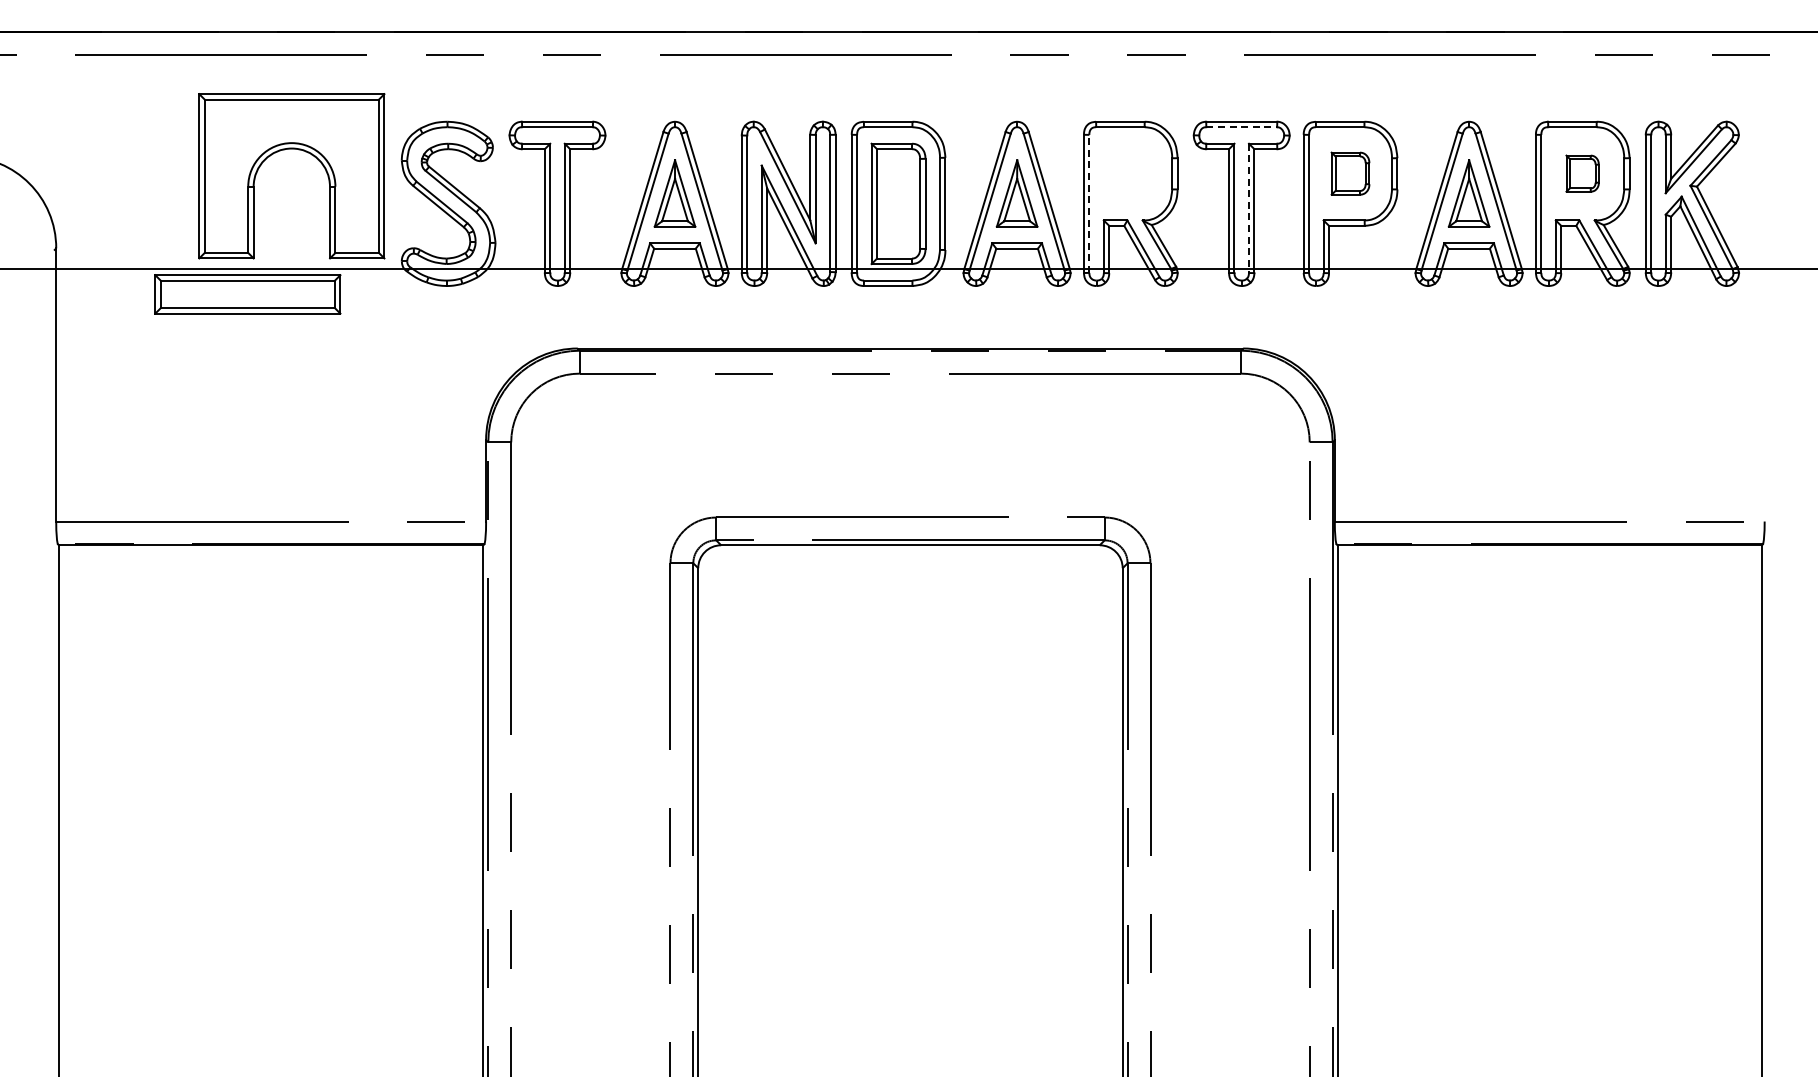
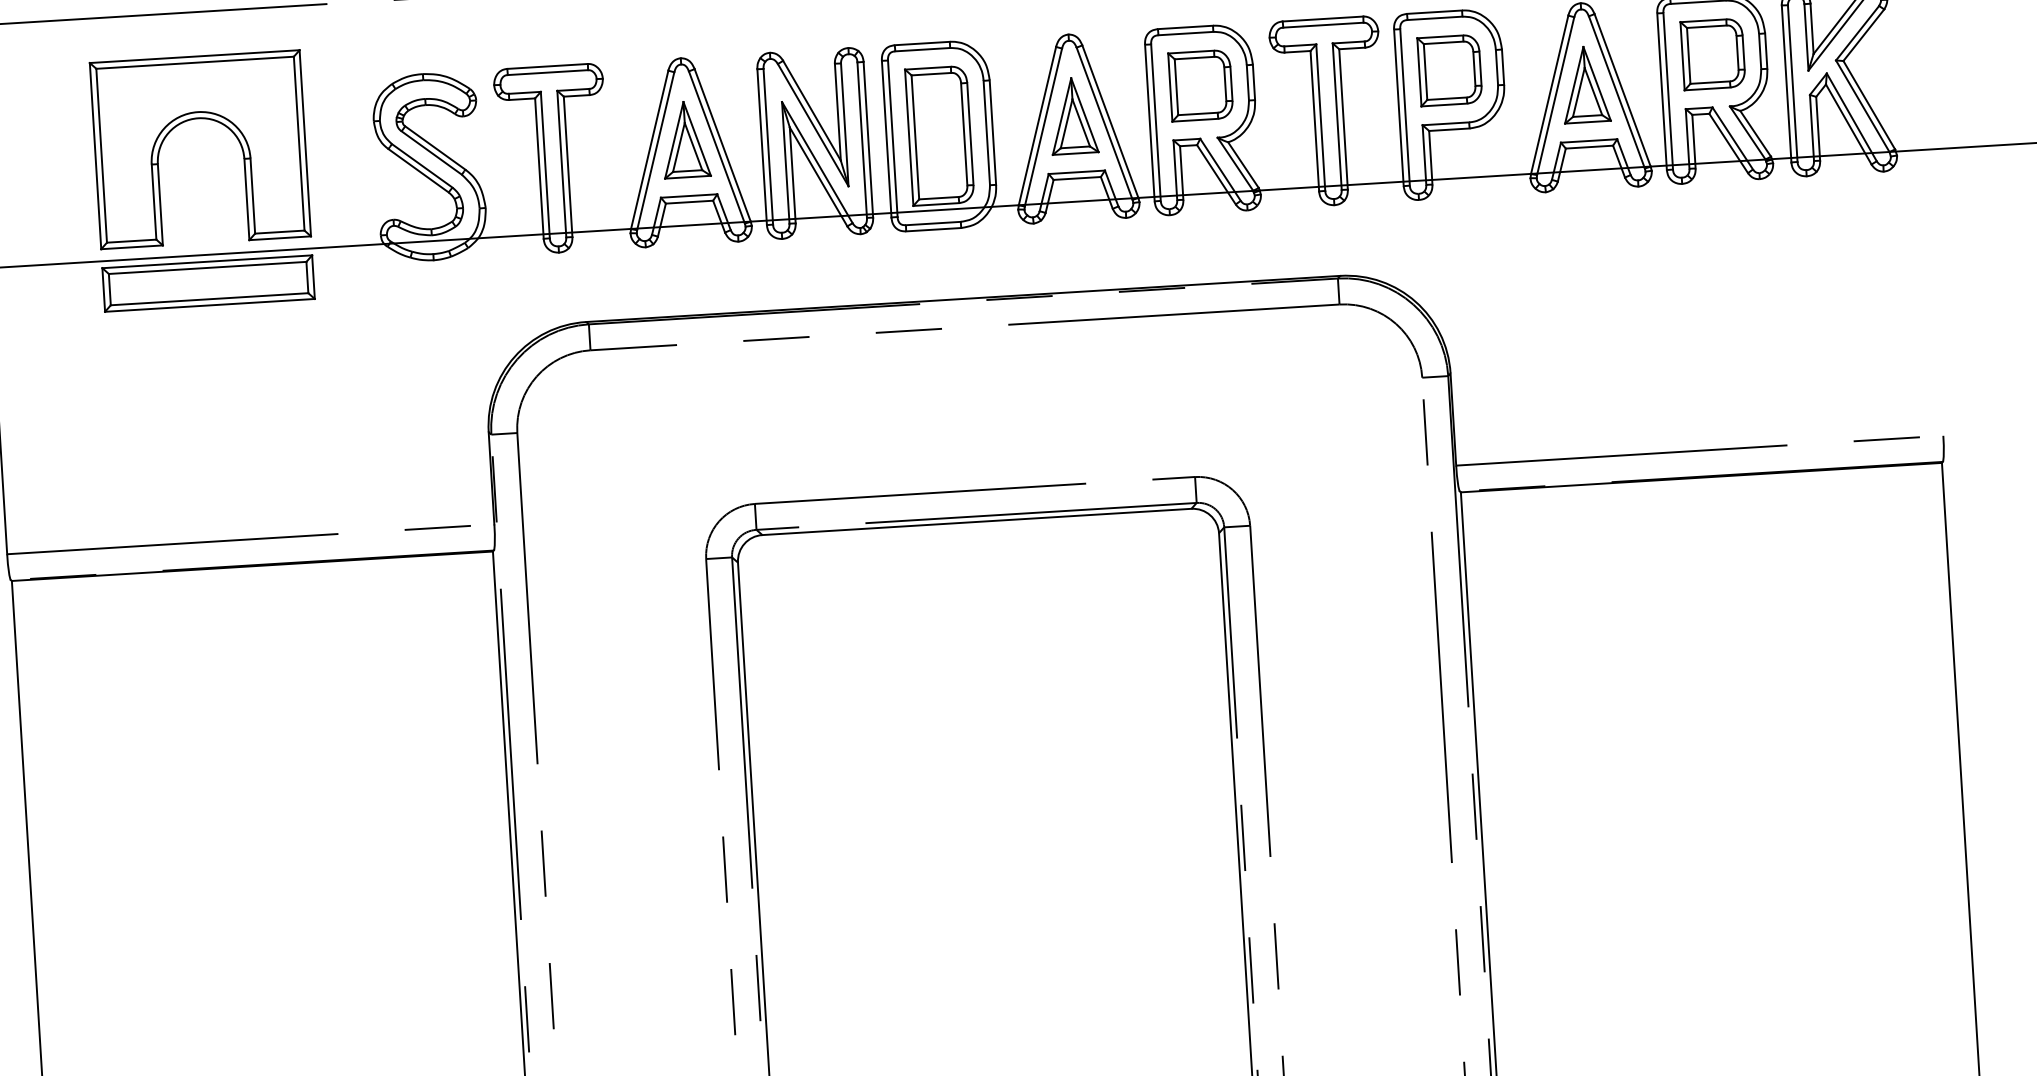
line: (1242, 127) -> (1324, 25), dashed -> solid
part: (284, 150) -> (190, 120), moved
part: (1130, 173) -> (1200, 85), added
part: (1350, 173) -> (1449, 70), size x1.43
part: (1582, 173) -> (1712, 54), size x1.67
line: (1089, 203) -> (1156, 122), dashed -> solid
line: (1249, 208) -> (1337, 116), dashed -> solid

